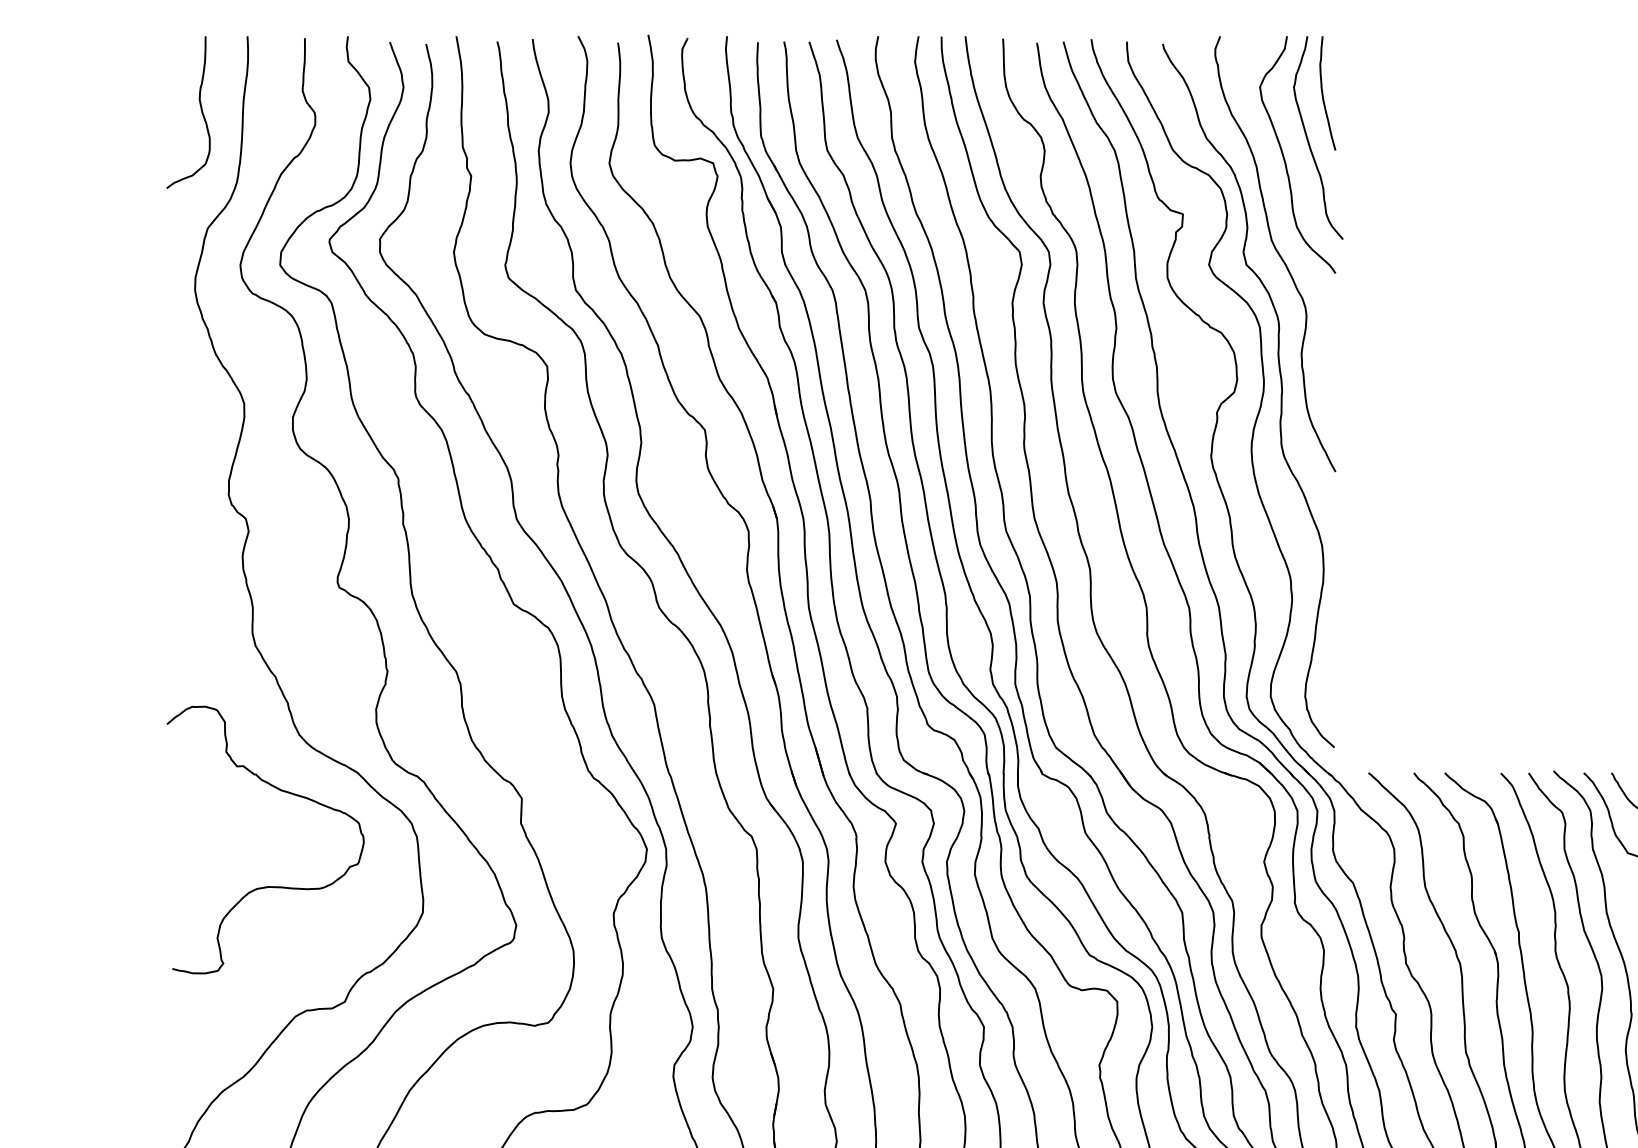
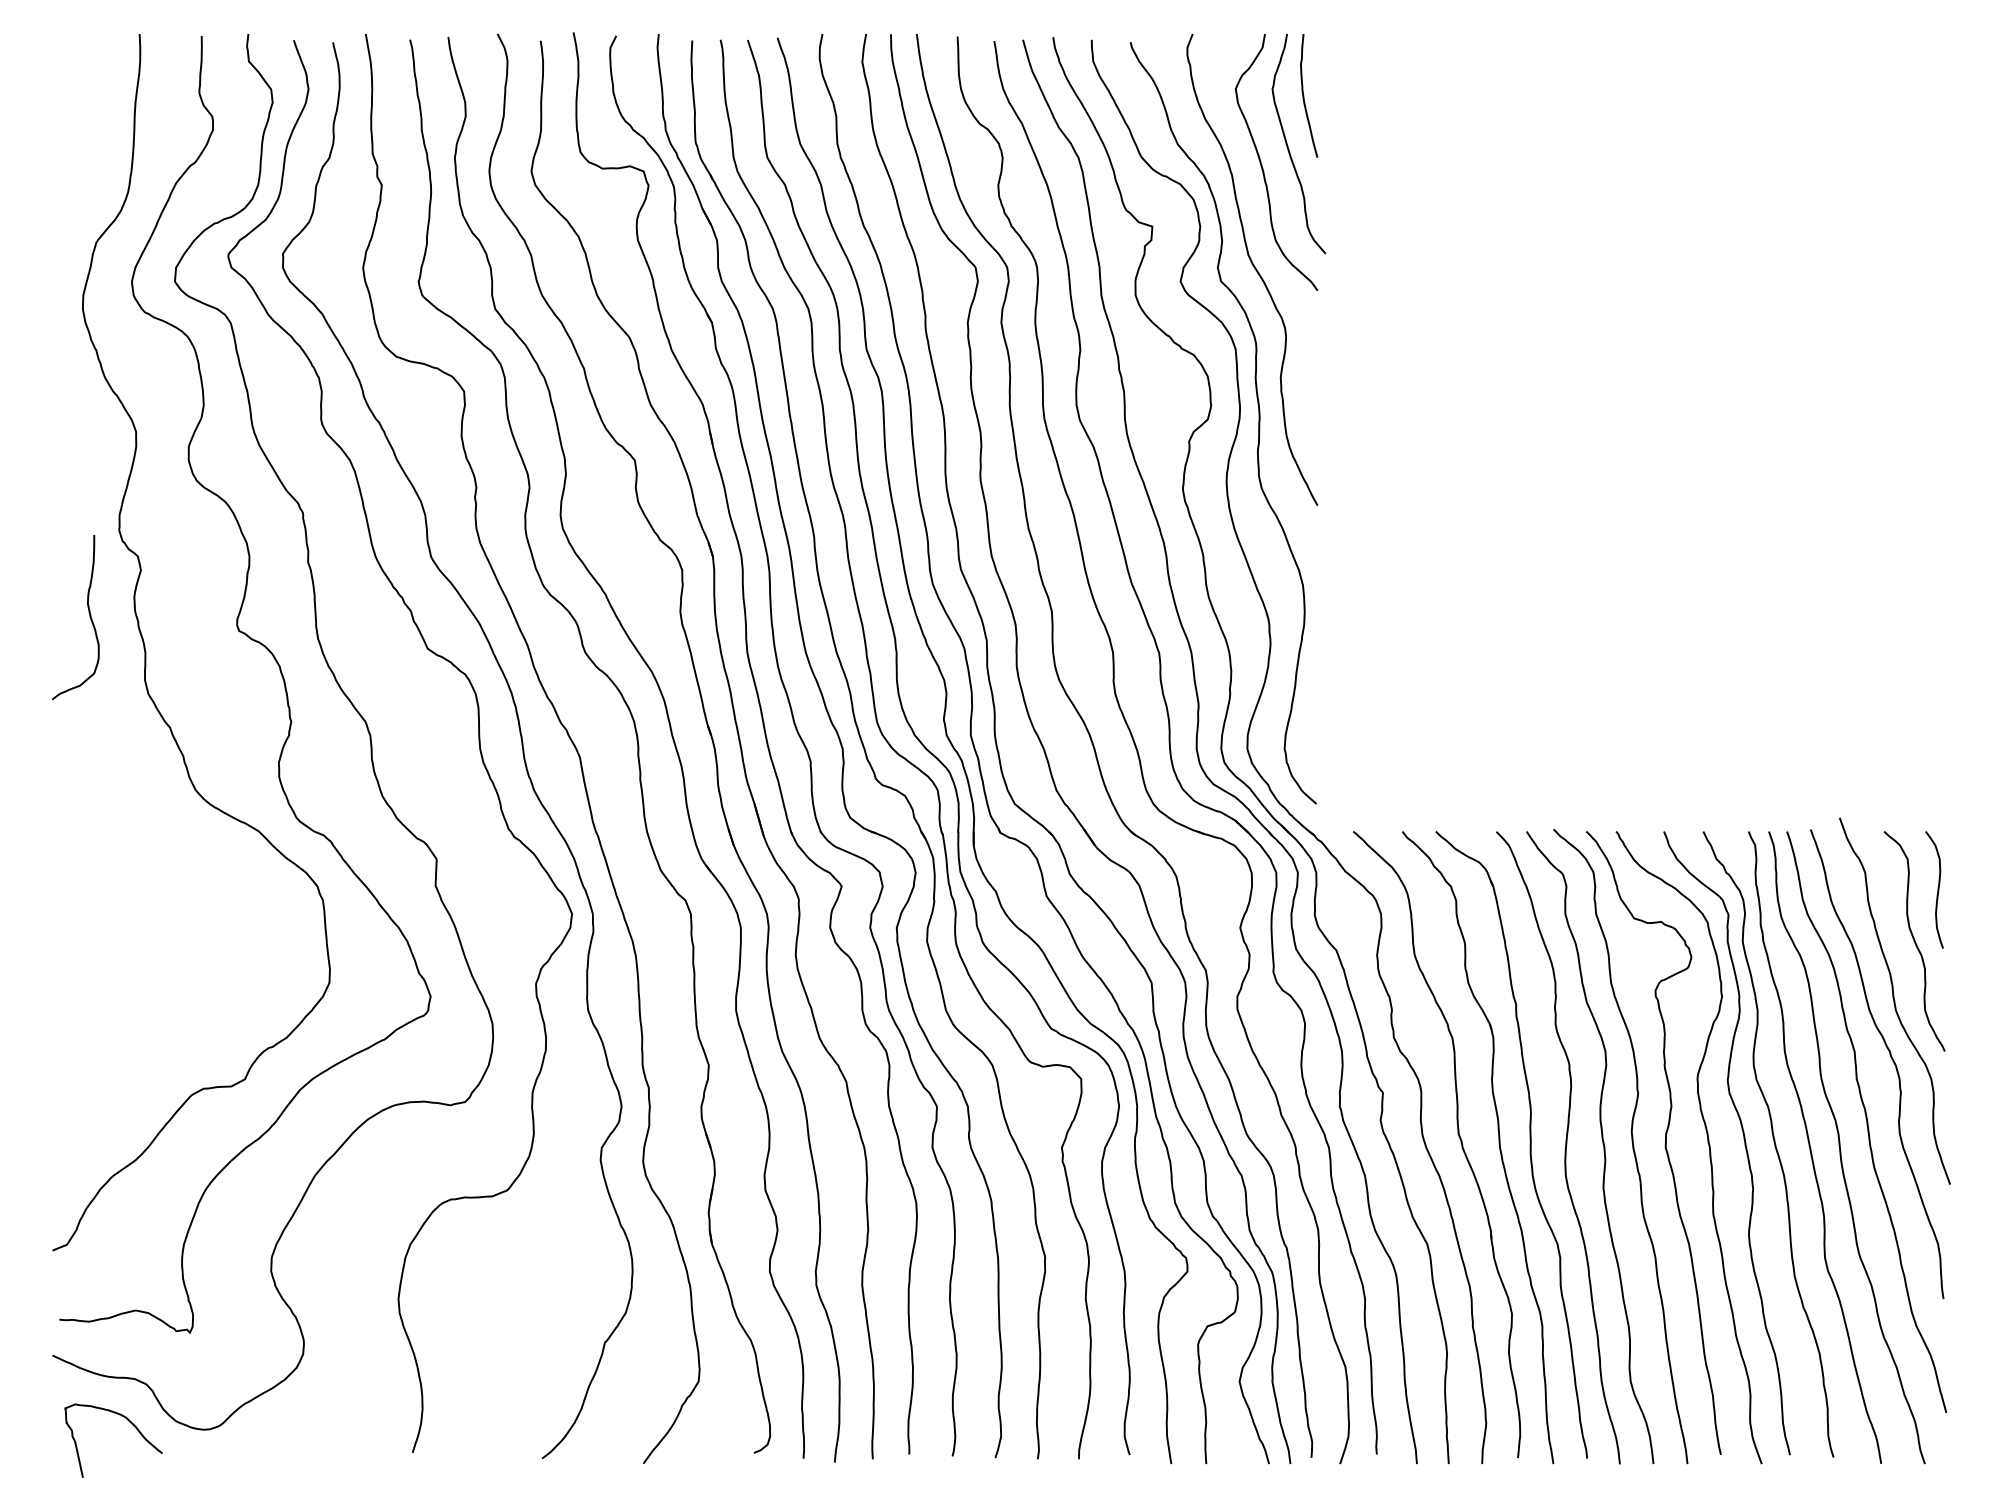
curve: (200, 107) -> (88, 612), moved
curve: (265, 886) -> (159, 954), removed

